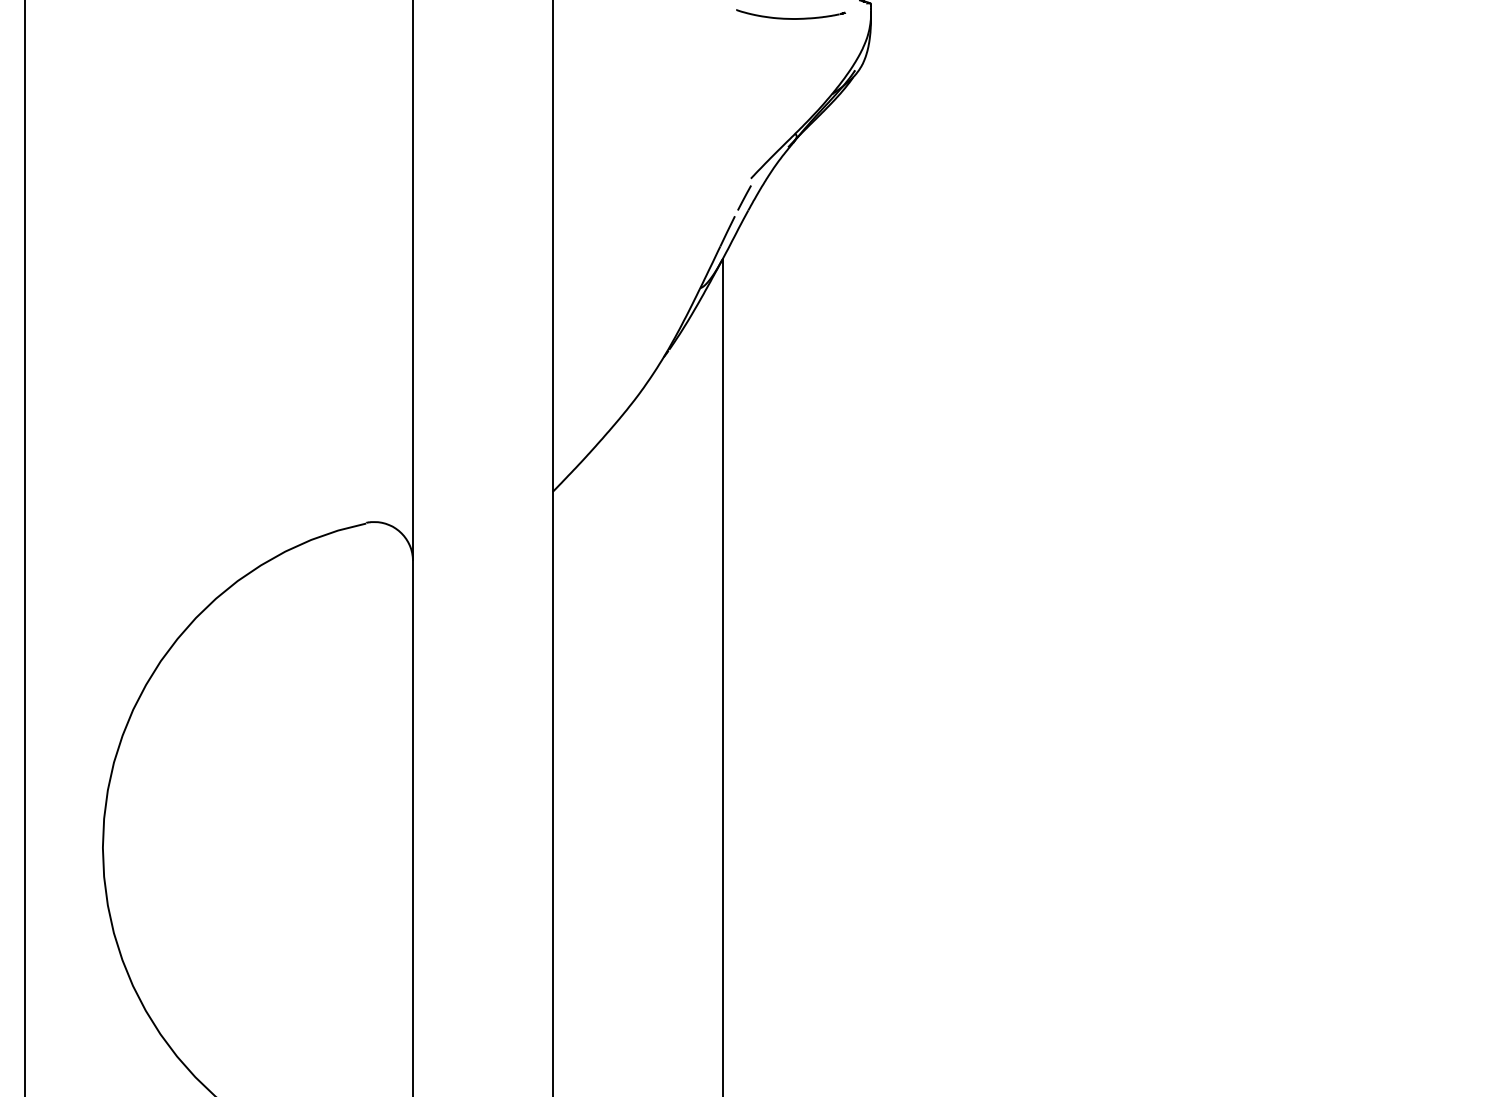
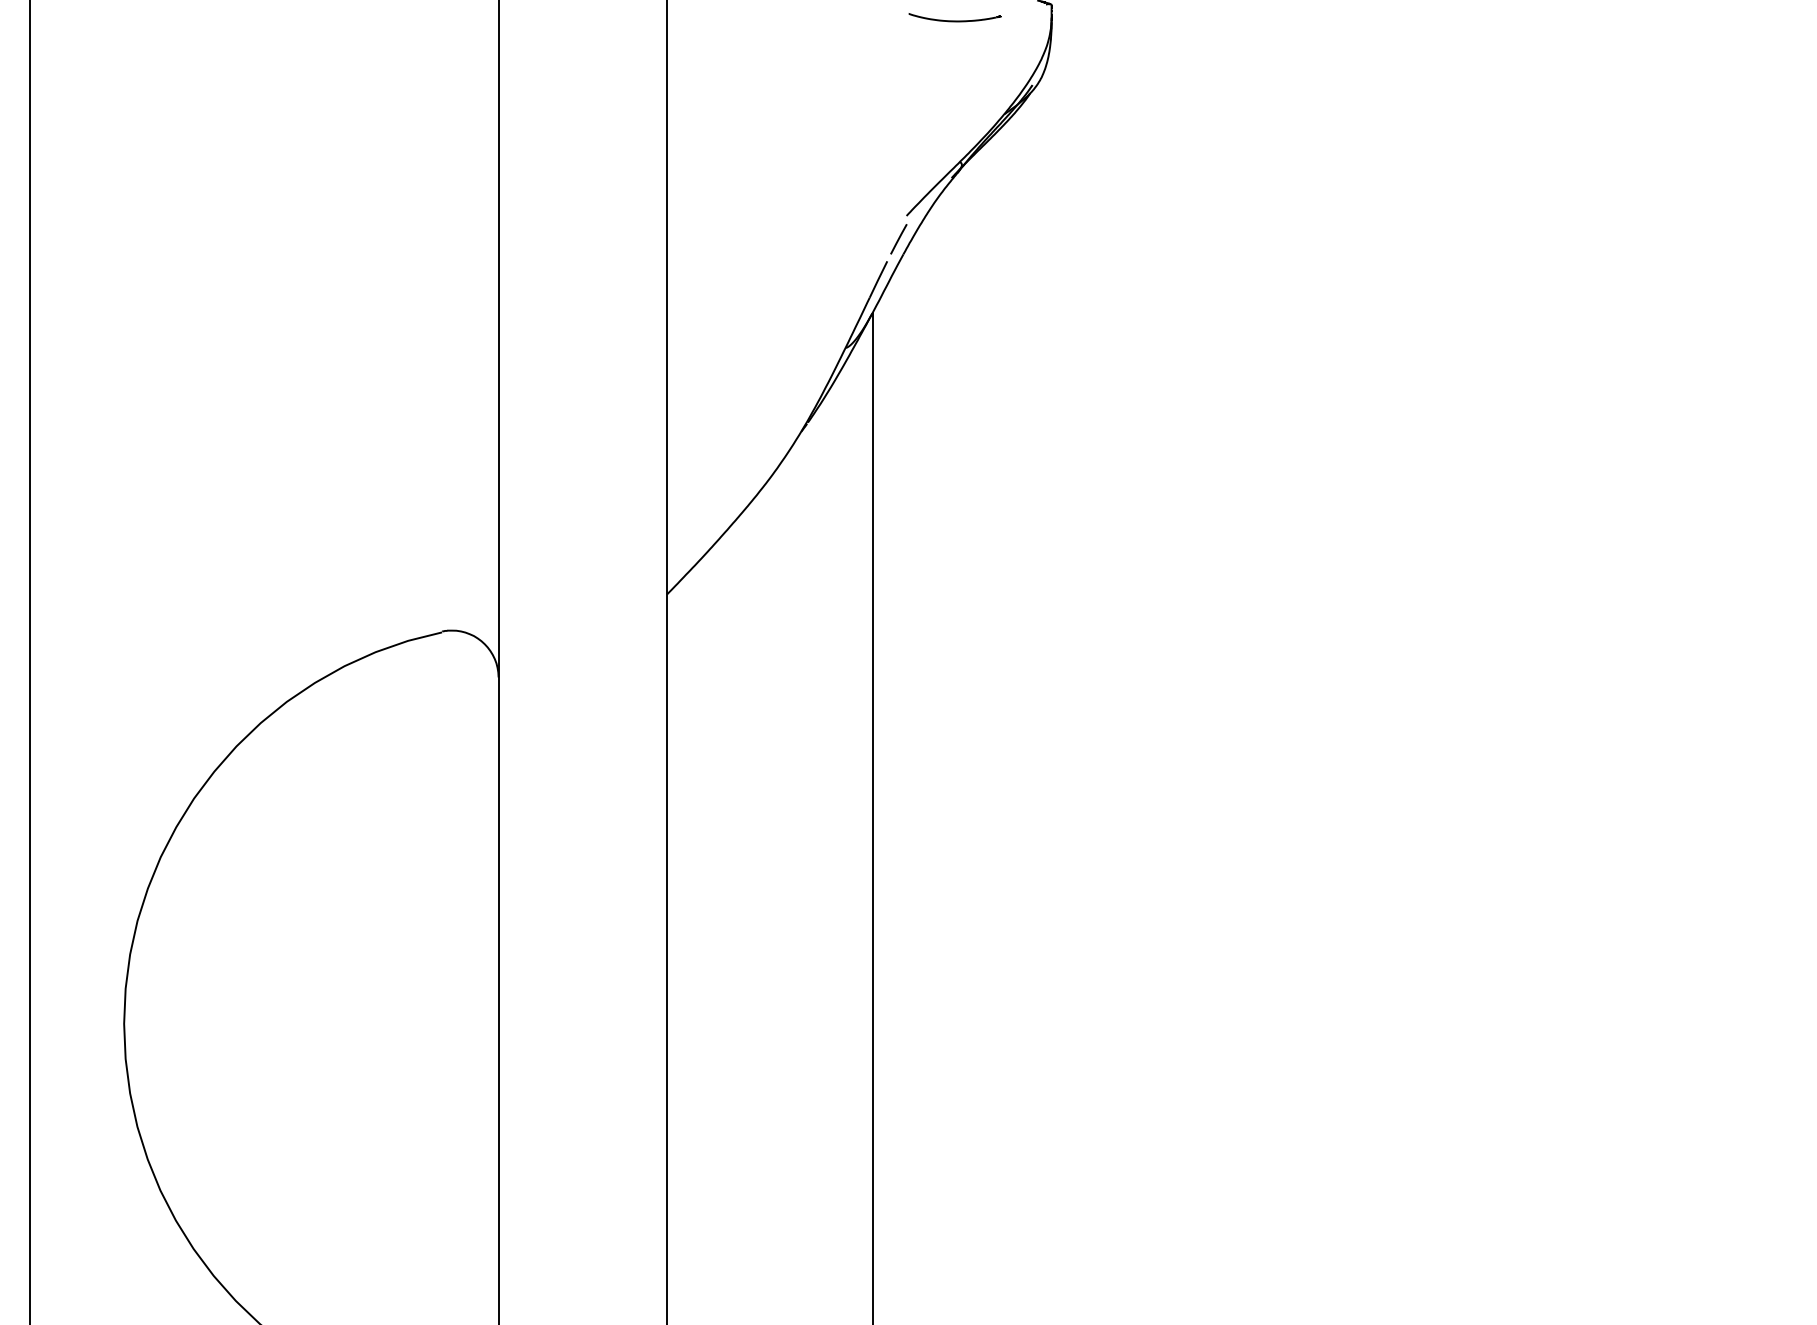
part: (790, 14) -> (954, 17), size x0.7

